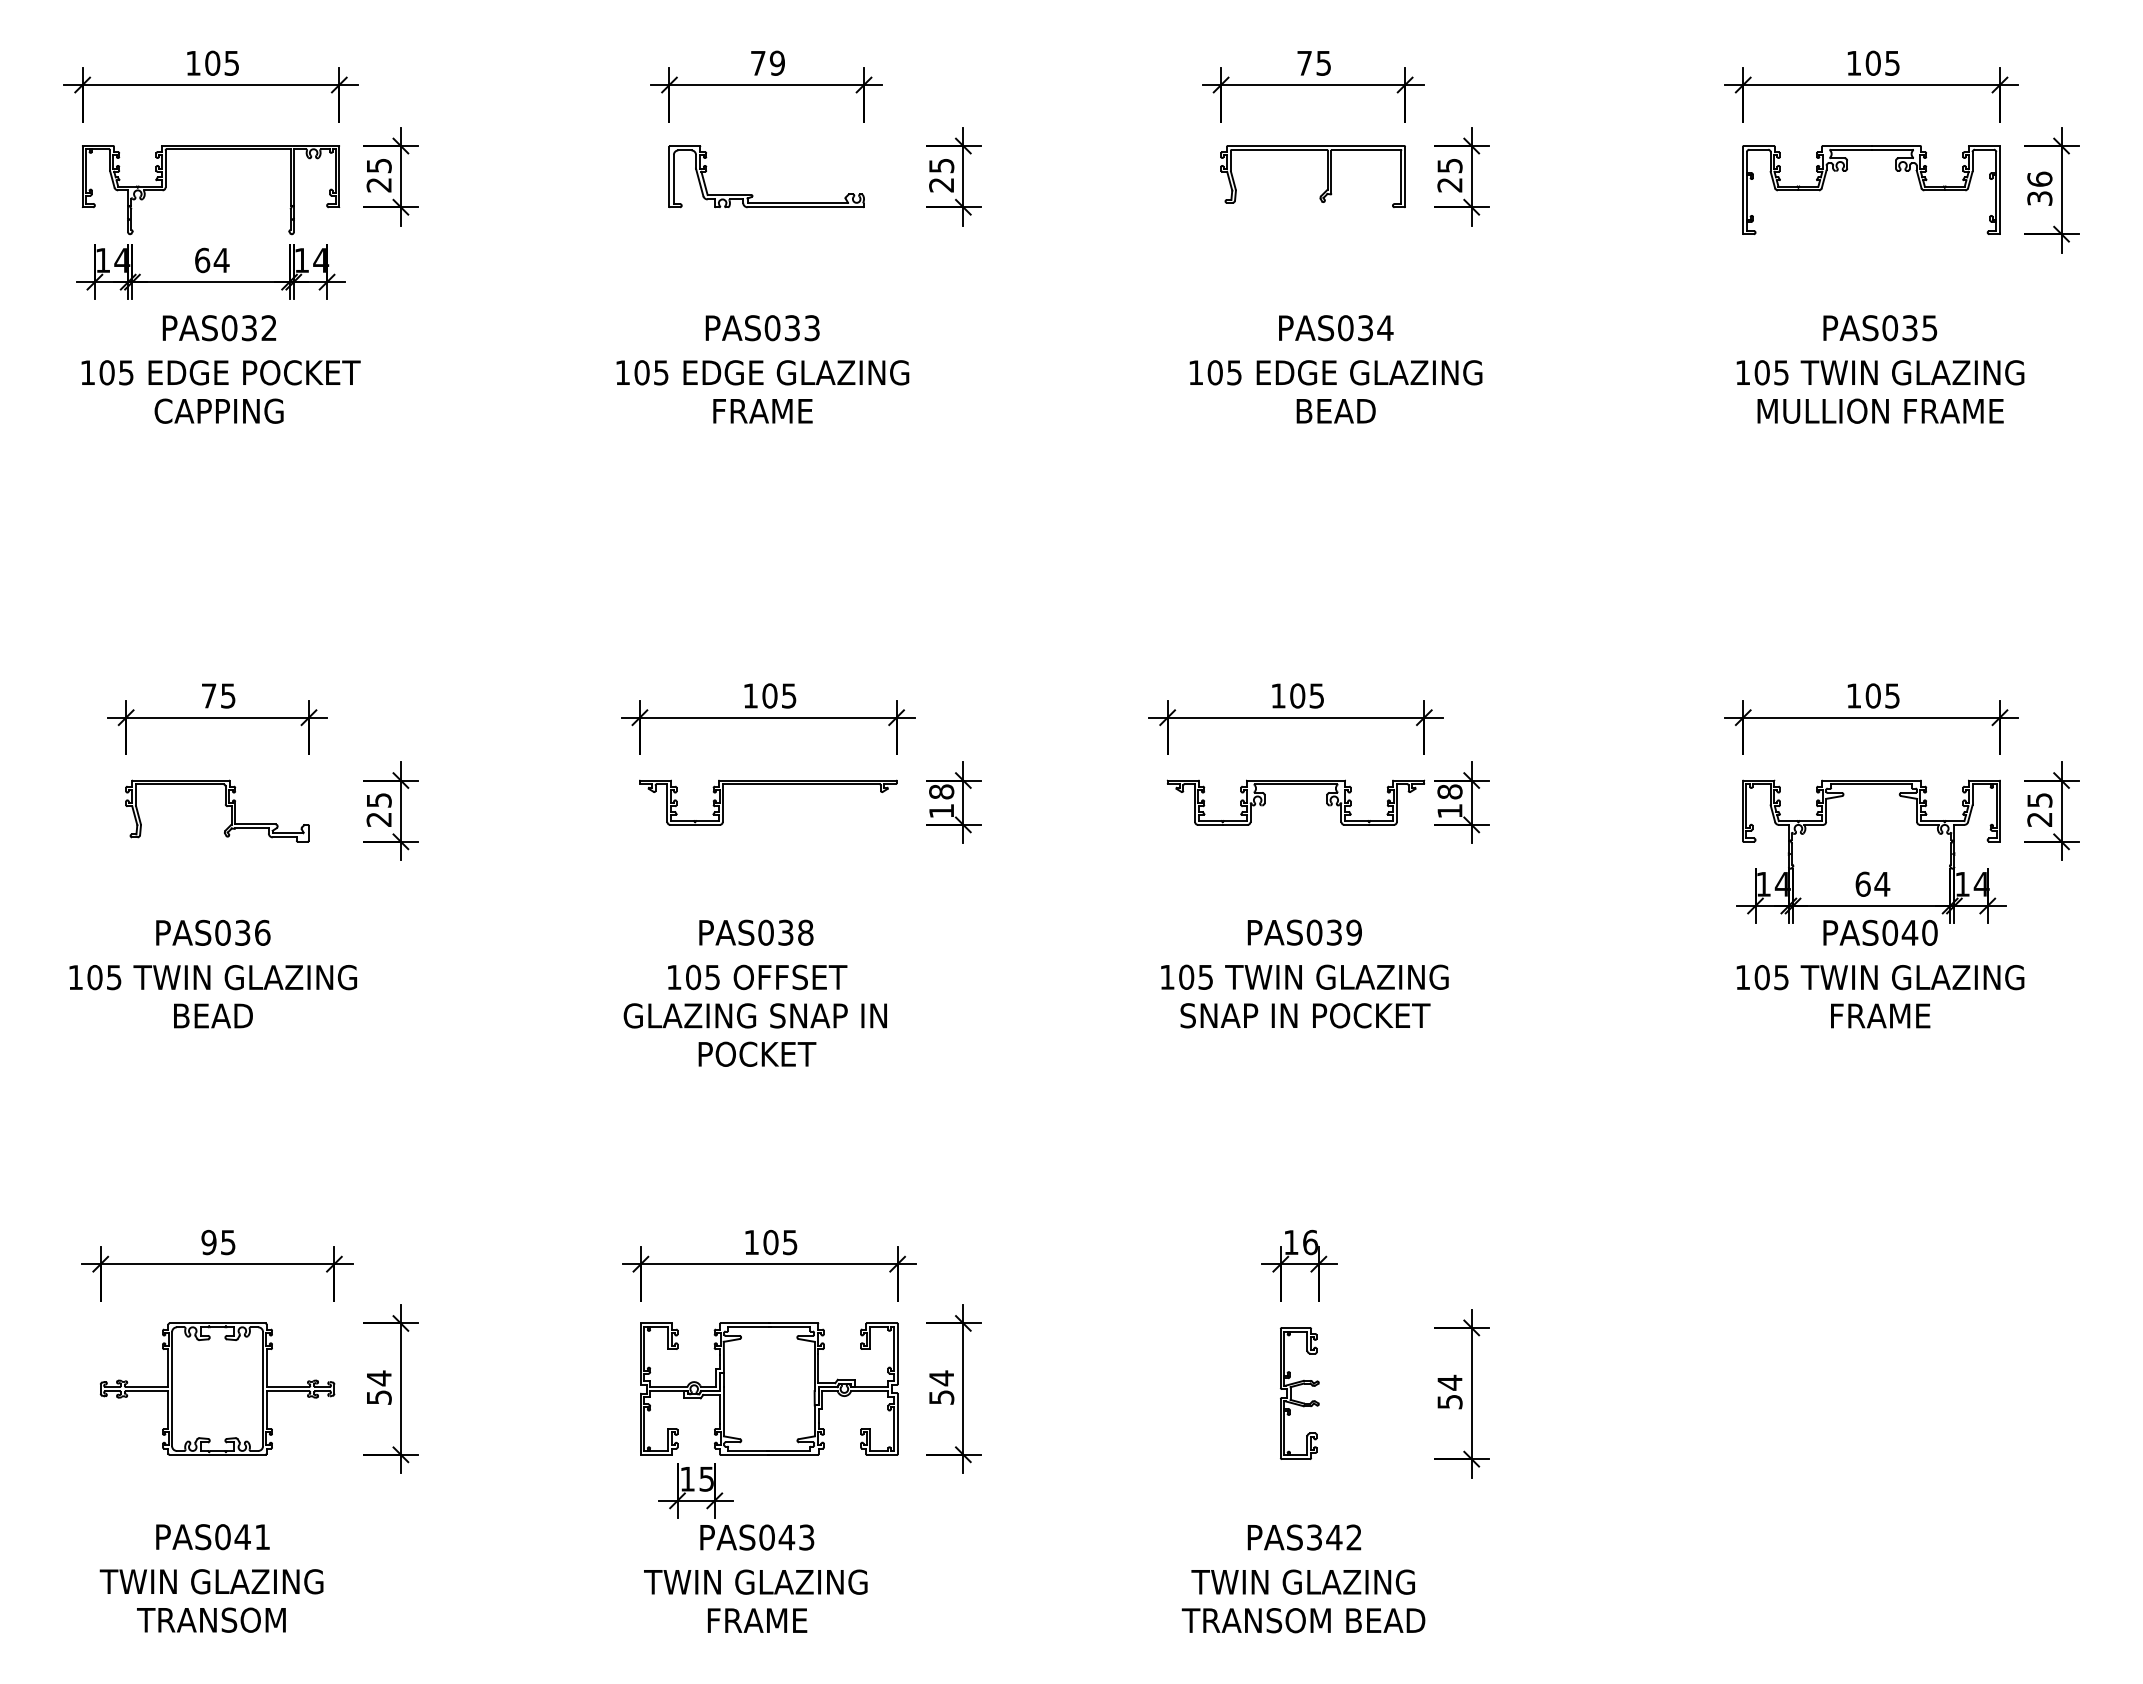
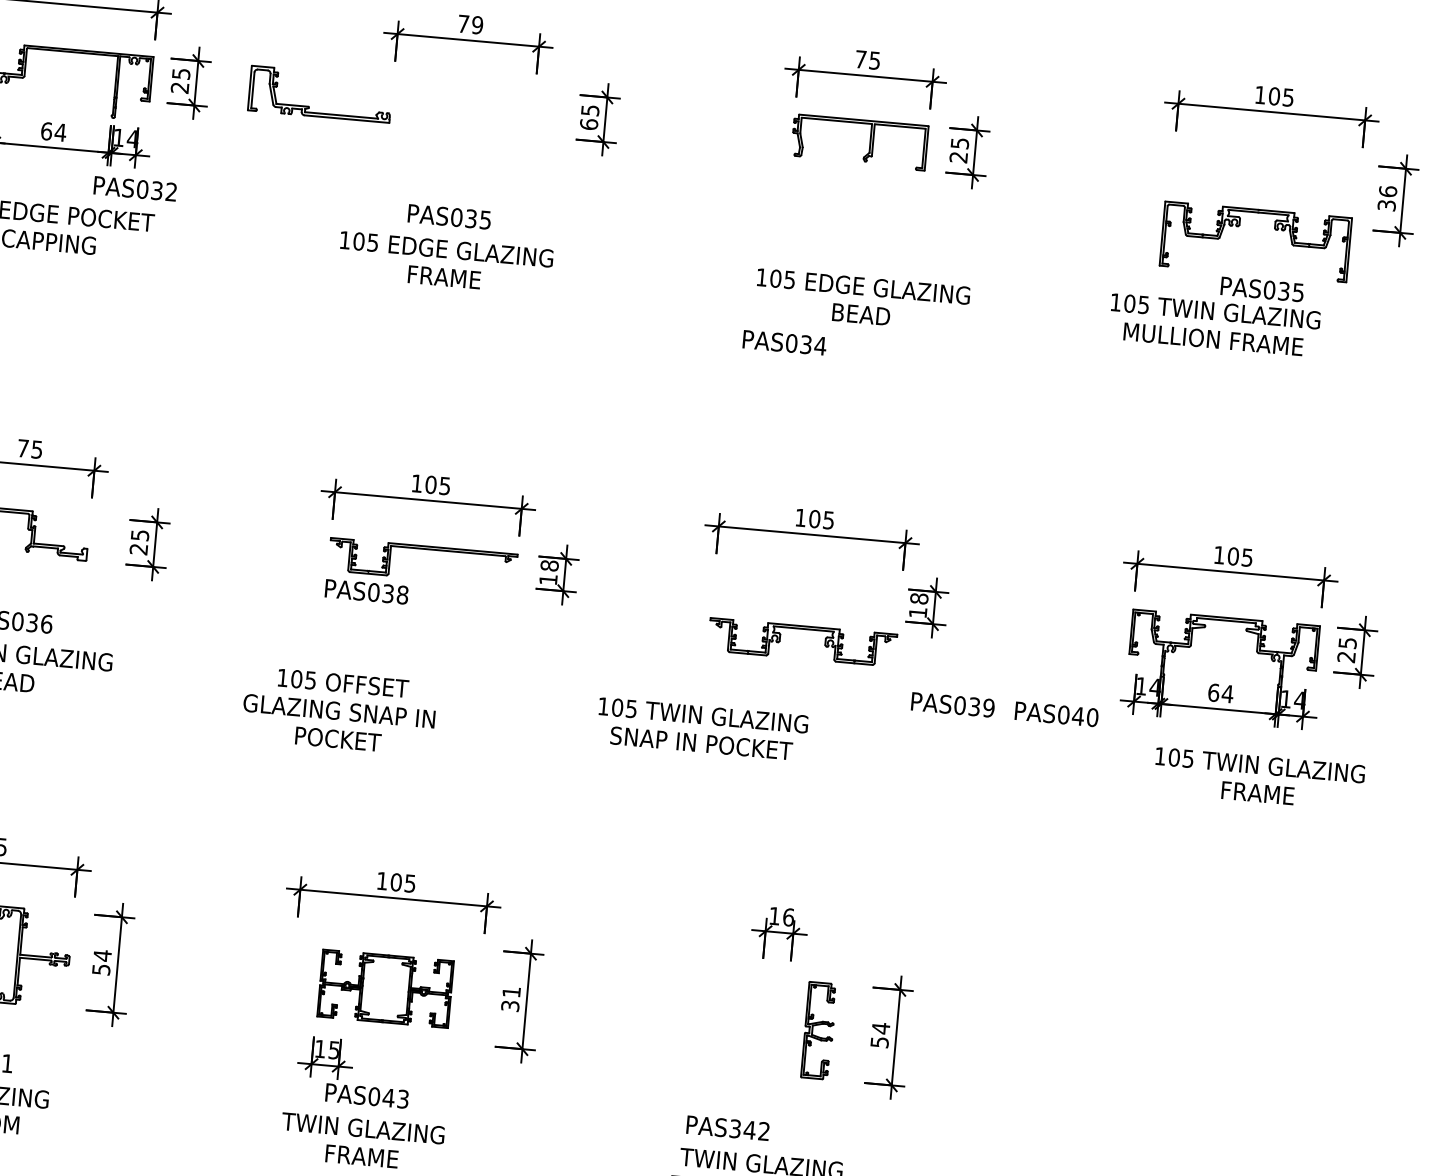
part: (1847, 170) -> (1239, 226), moved
text: (941, 184) -> (588, 124), 25 -> 65
part: (752, 194) -> (309, 106), moved
text: (812, 327) -> (485, 219), PAS033 -> PAS035
text: (219, 328) -> (135, 189), moved
text: (1336, 328) -> (784, 343), moved
text: (1880, 391) -> (1214, 325), moved
part: (1295, 784) -> (803, 629), moved
text: (756, 932) -> (366, 591), moved
text: (1304, 932) -> (952, 704), moved
text: (1880, 932) -> (1056, 714), moved
text: (1304, 996) -> (702, 729), moved
text: (1880, 996) -> (1259, 779), moved
text: (754, 1015) -> (338, 710), moved
part: (1297, 1386) -> (817, 1025), moved
text: (941, 1387) -> (510, 998), 54 -> 31
part: (769, 1388) -> (385, 988), size x0.7
text: (1304, 1537) -> (728, 1128), moved

